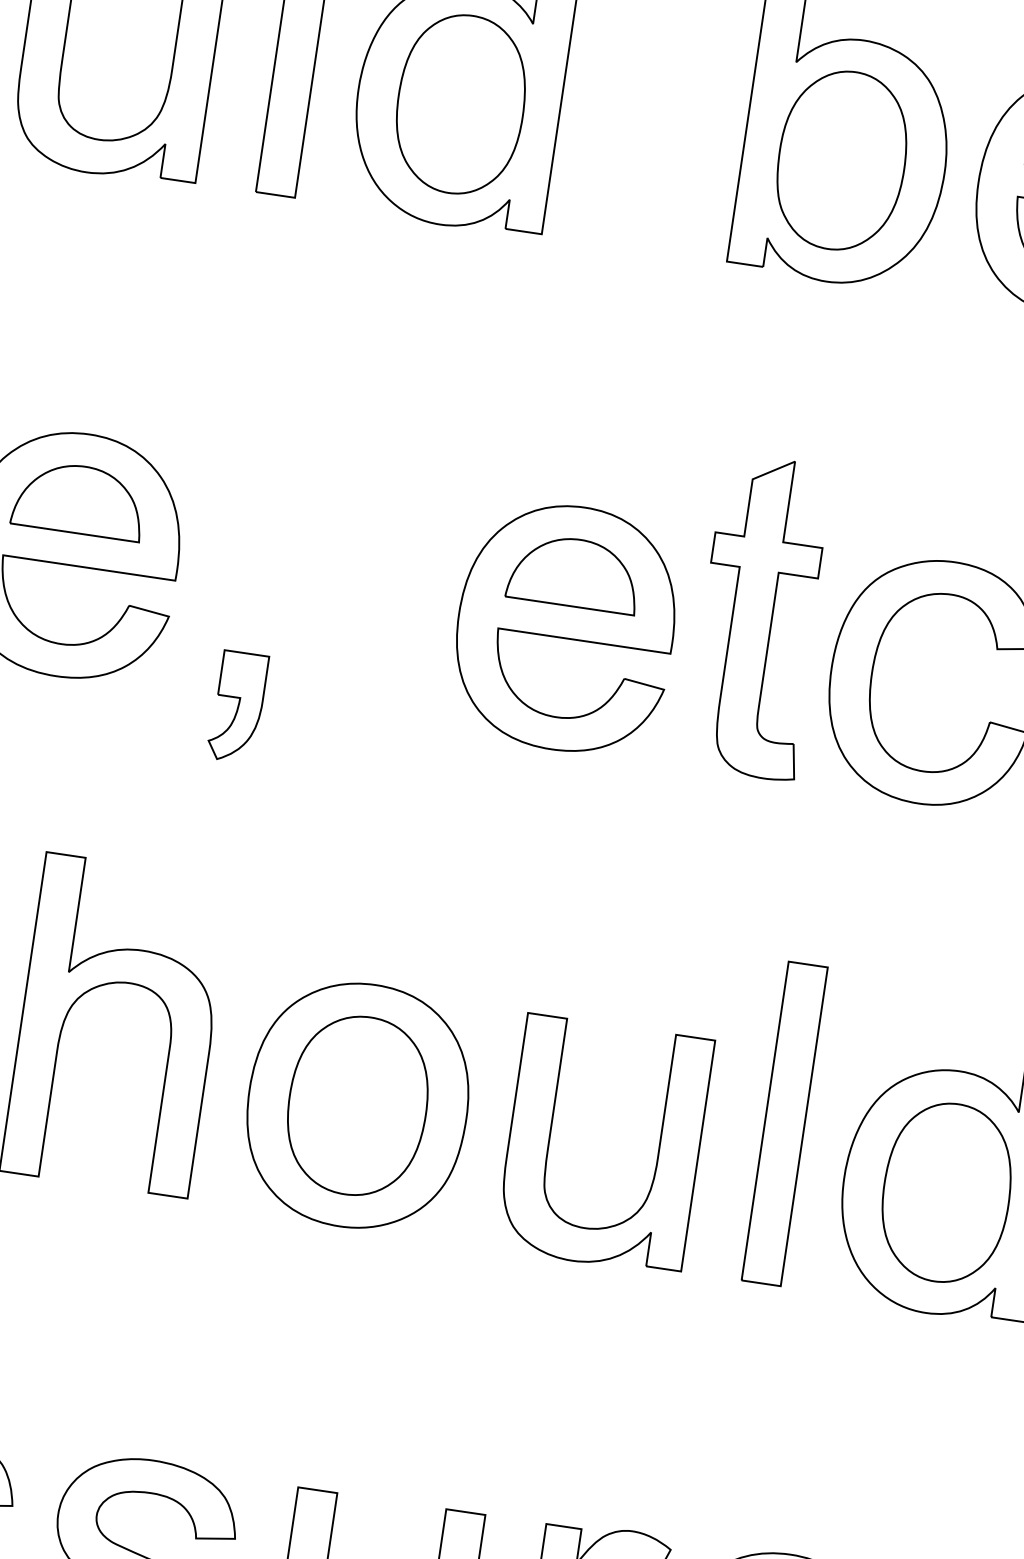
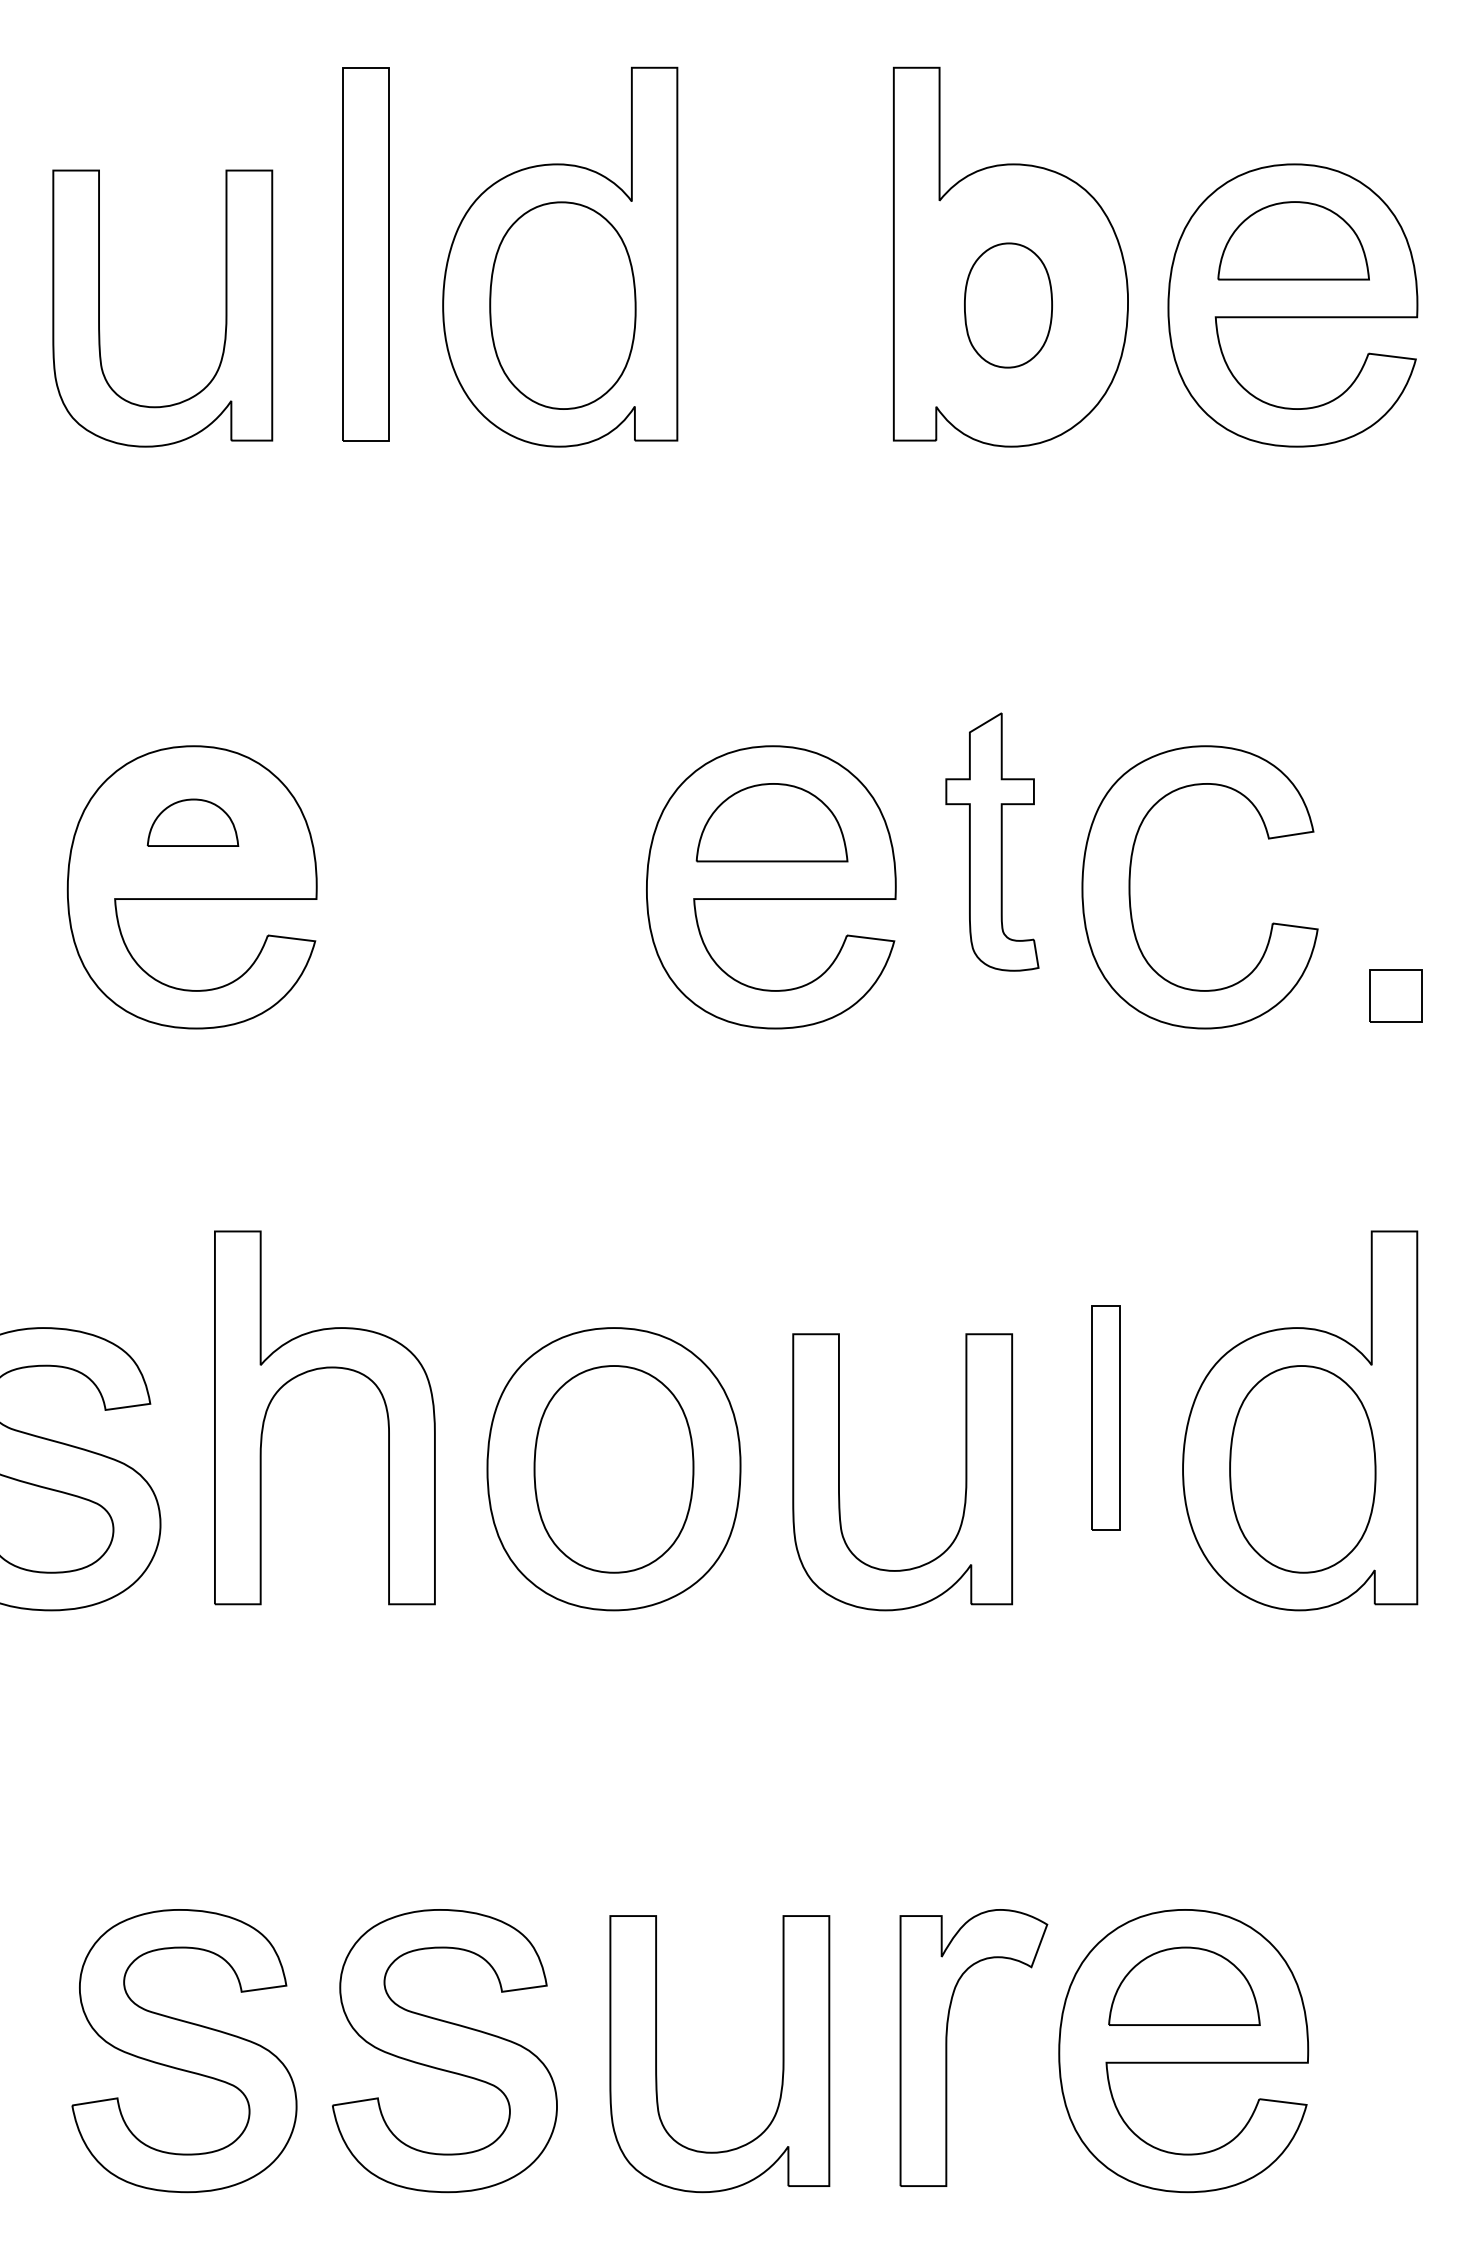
part: (842, 160) -> (1008, 305), size x0.6
part: (79, 499) -> (192, 822), size x0.6
part: (760, 616) -> (992, 841), size x0.7
part: (237, 707) -> (408, 1033), removed
part: (784, 1123) -> (1105, 1417), size x0.6

